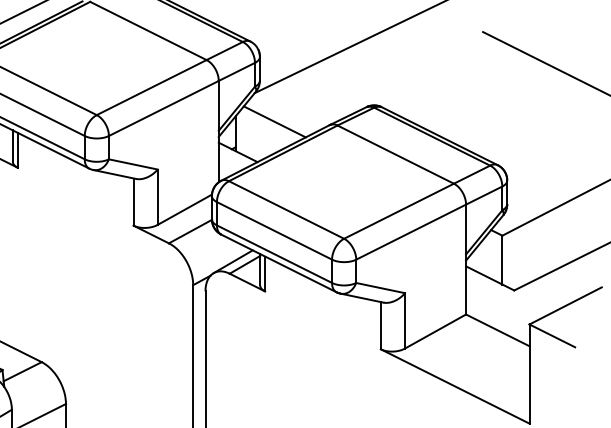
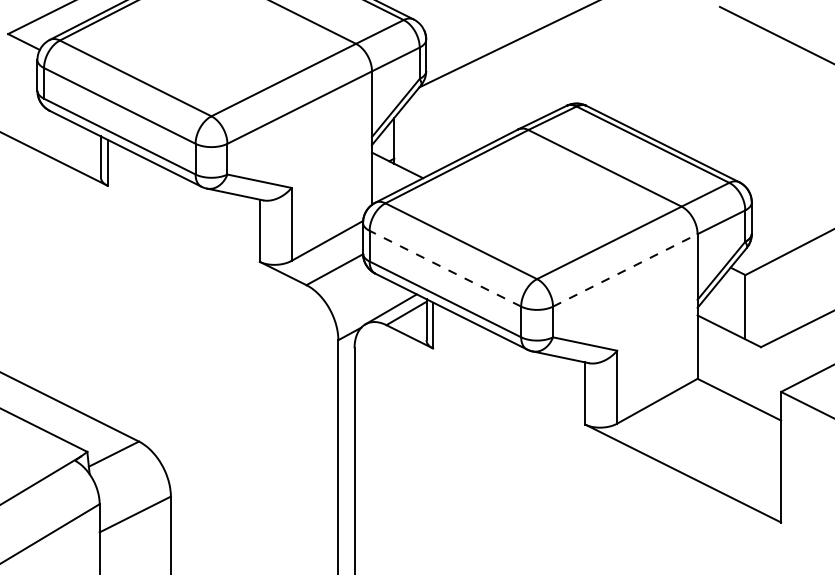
line: (274, 121) -> (445, 124), removed
line: (274, 230) -> (445, 268), solid -> dashed
line: (411, 232) -> (625, 270), solid -> dashed

